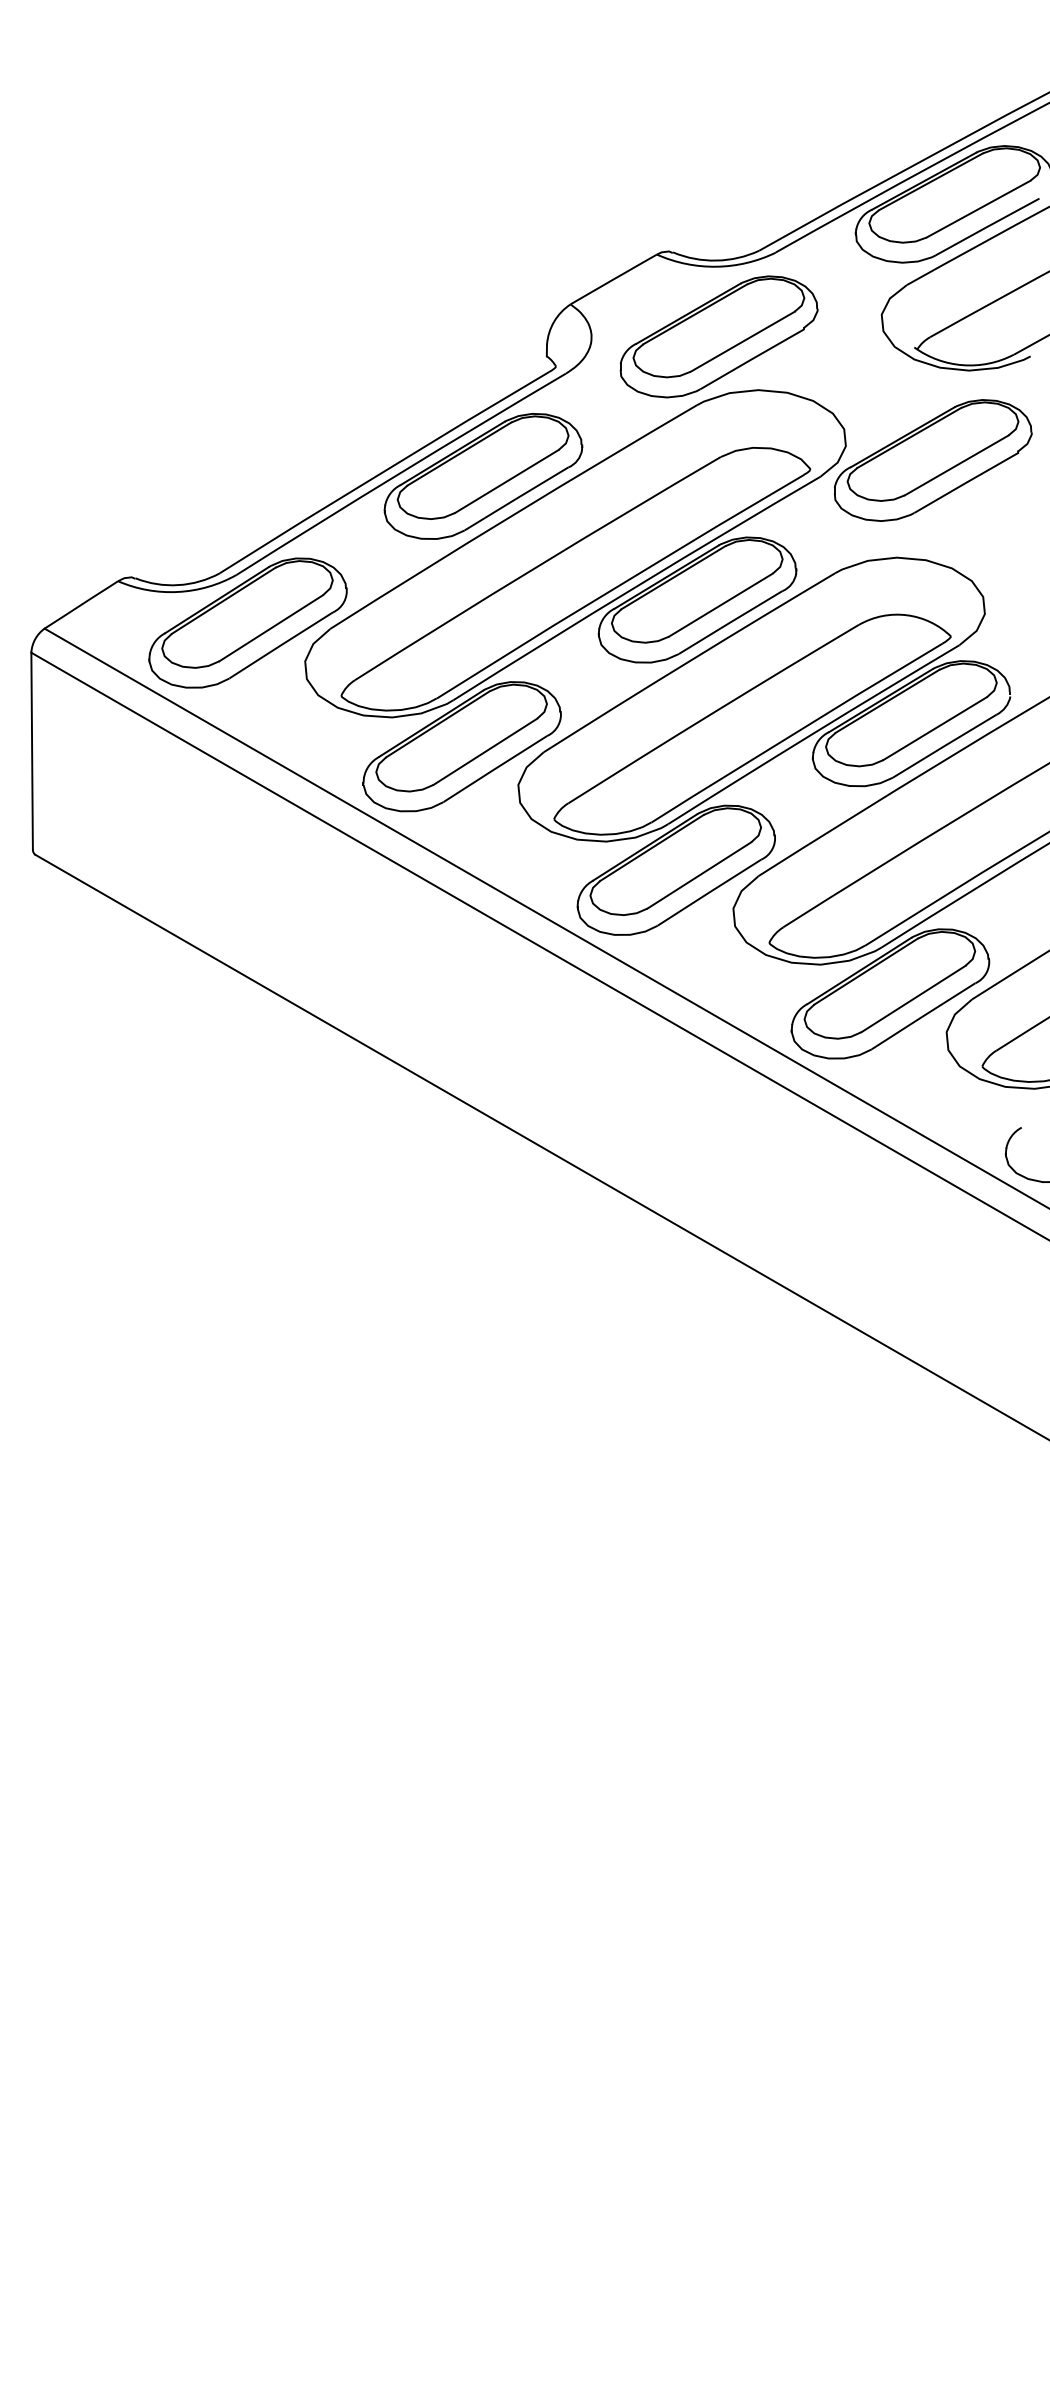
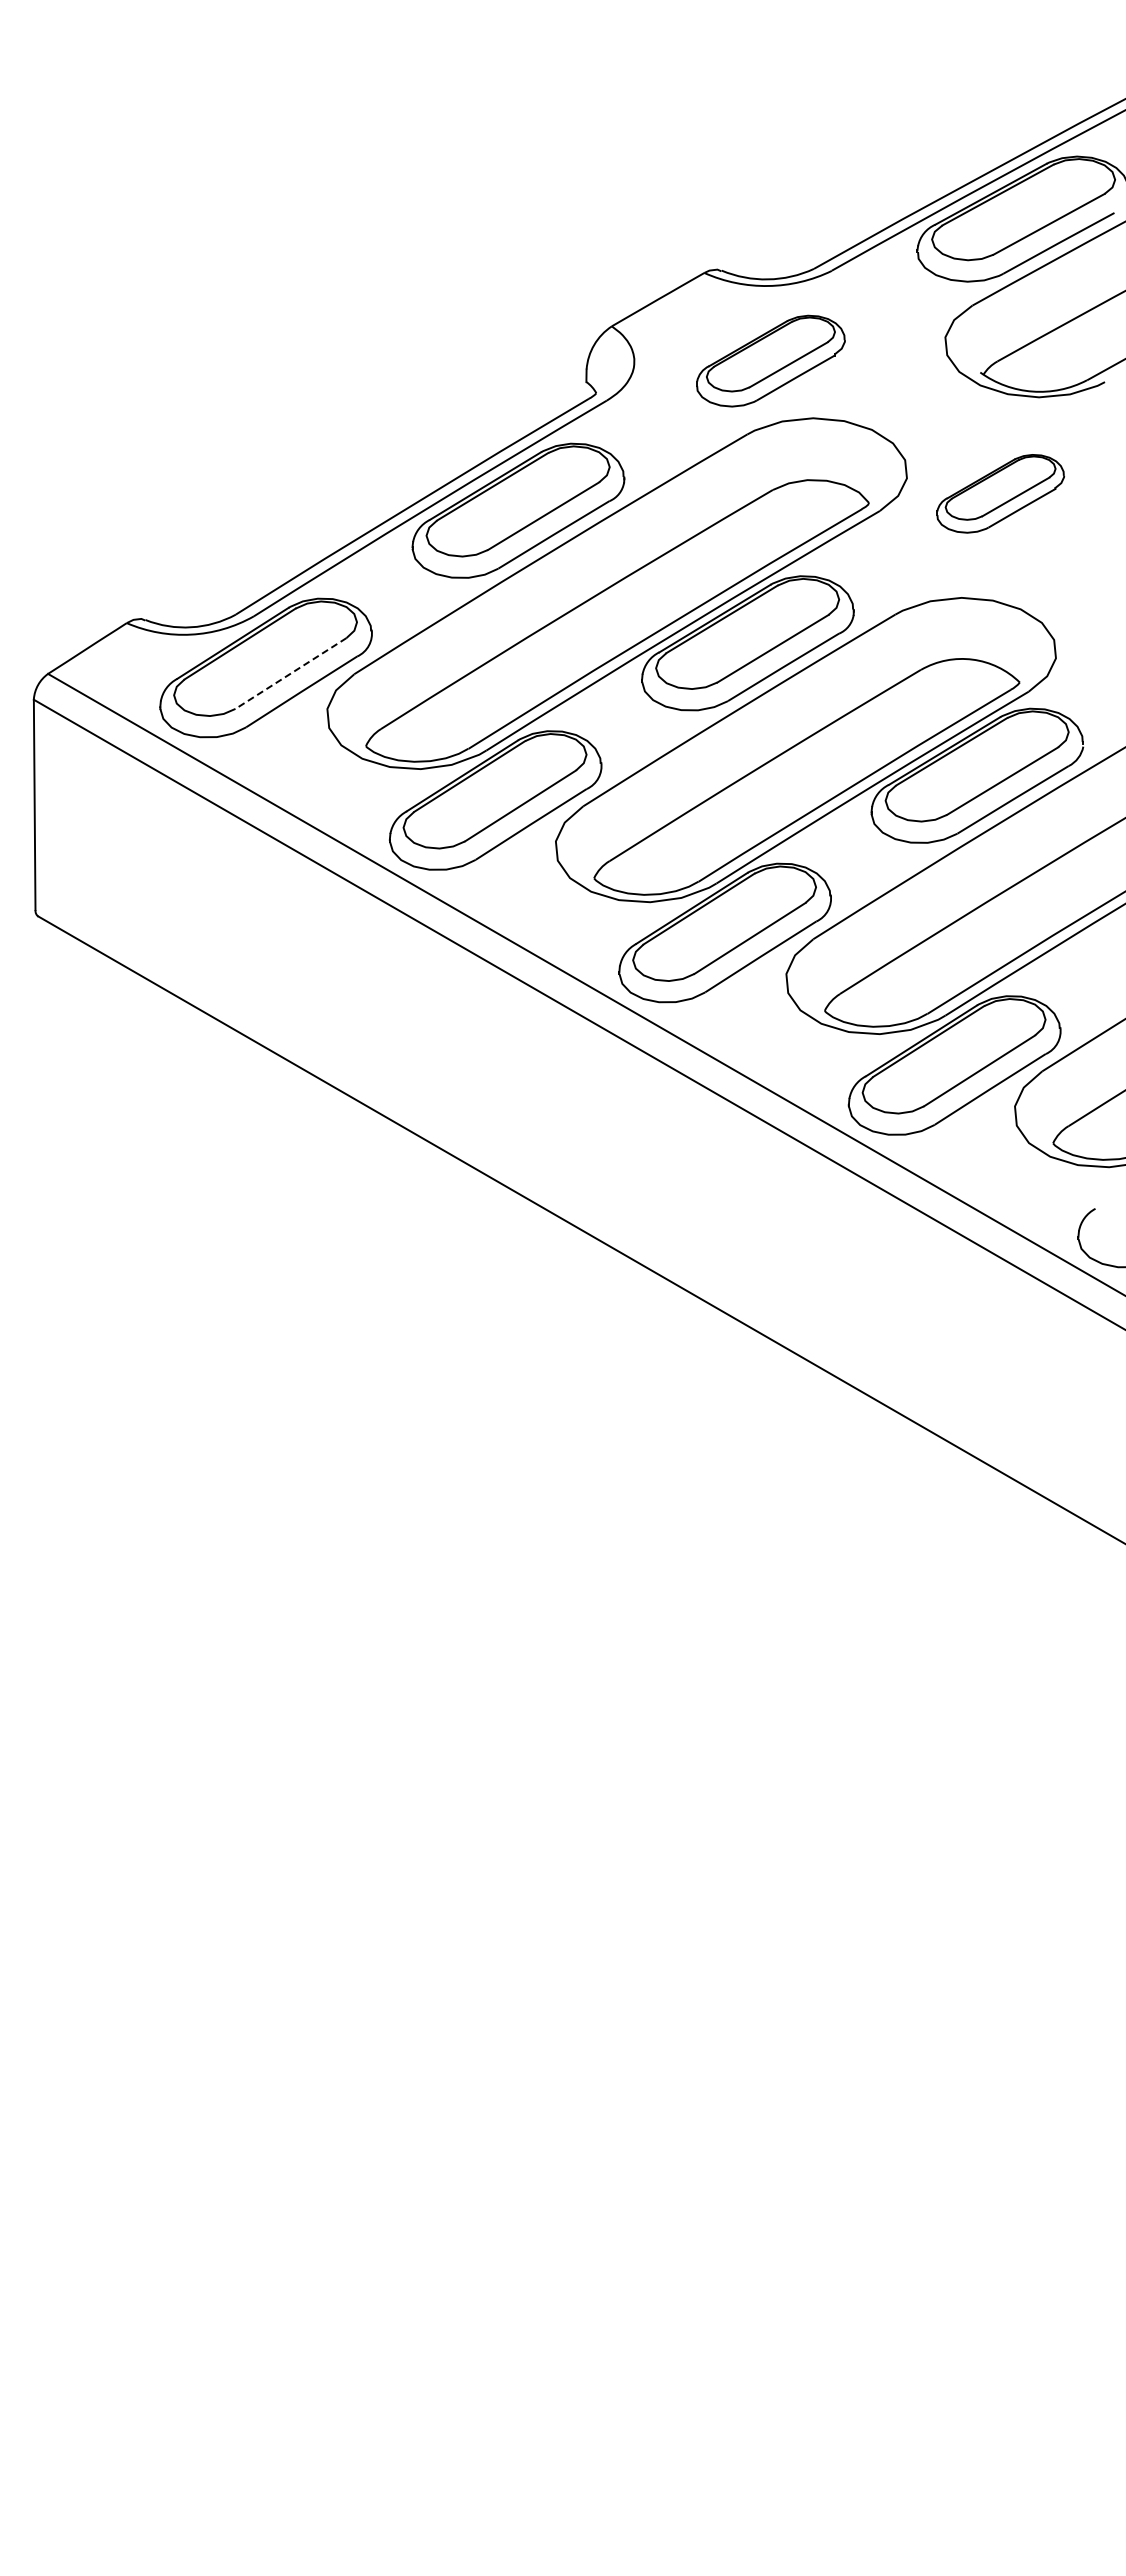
part: (718, 336) -> (770, 360), size x0.7
part: (933, 460) -> (1000, 493), size x0.6
line: (271, 628) -> (291, 673), solid -> dashed

